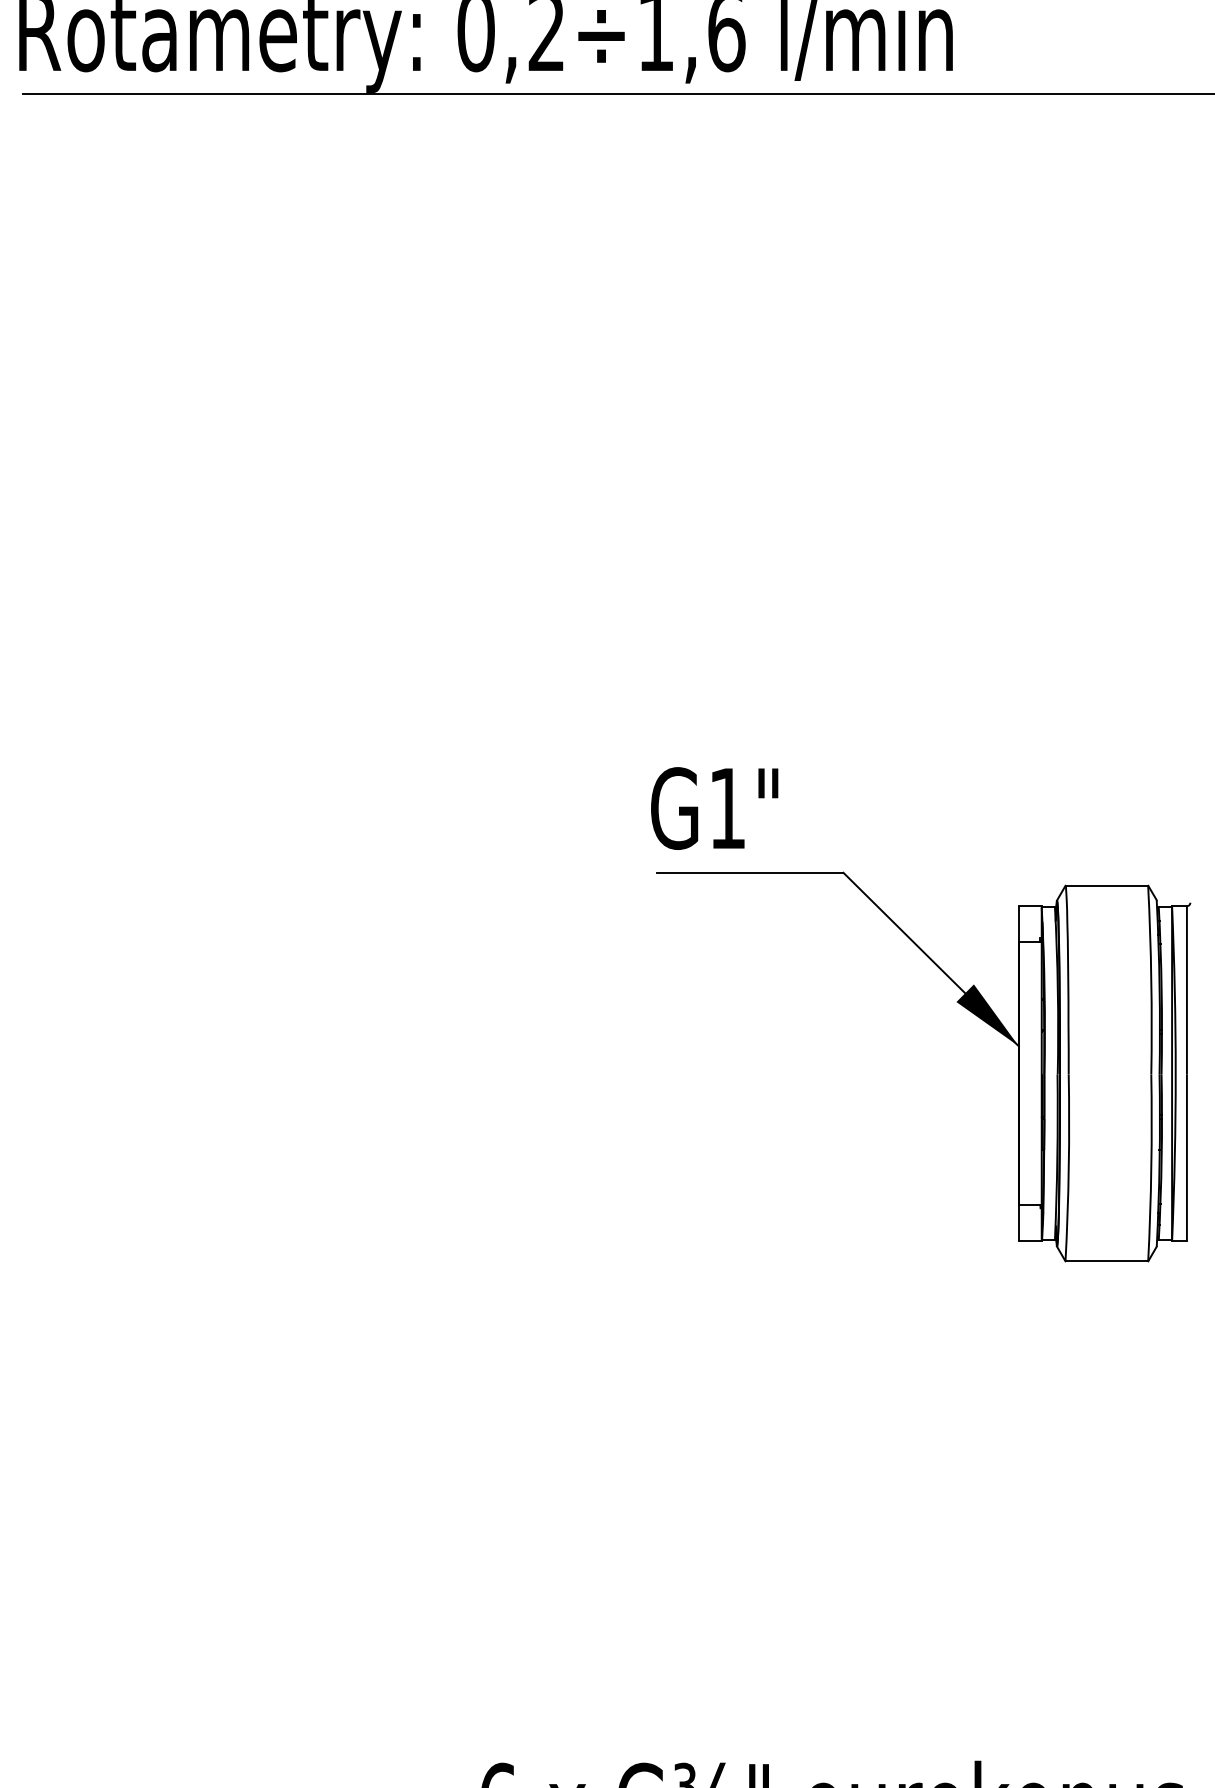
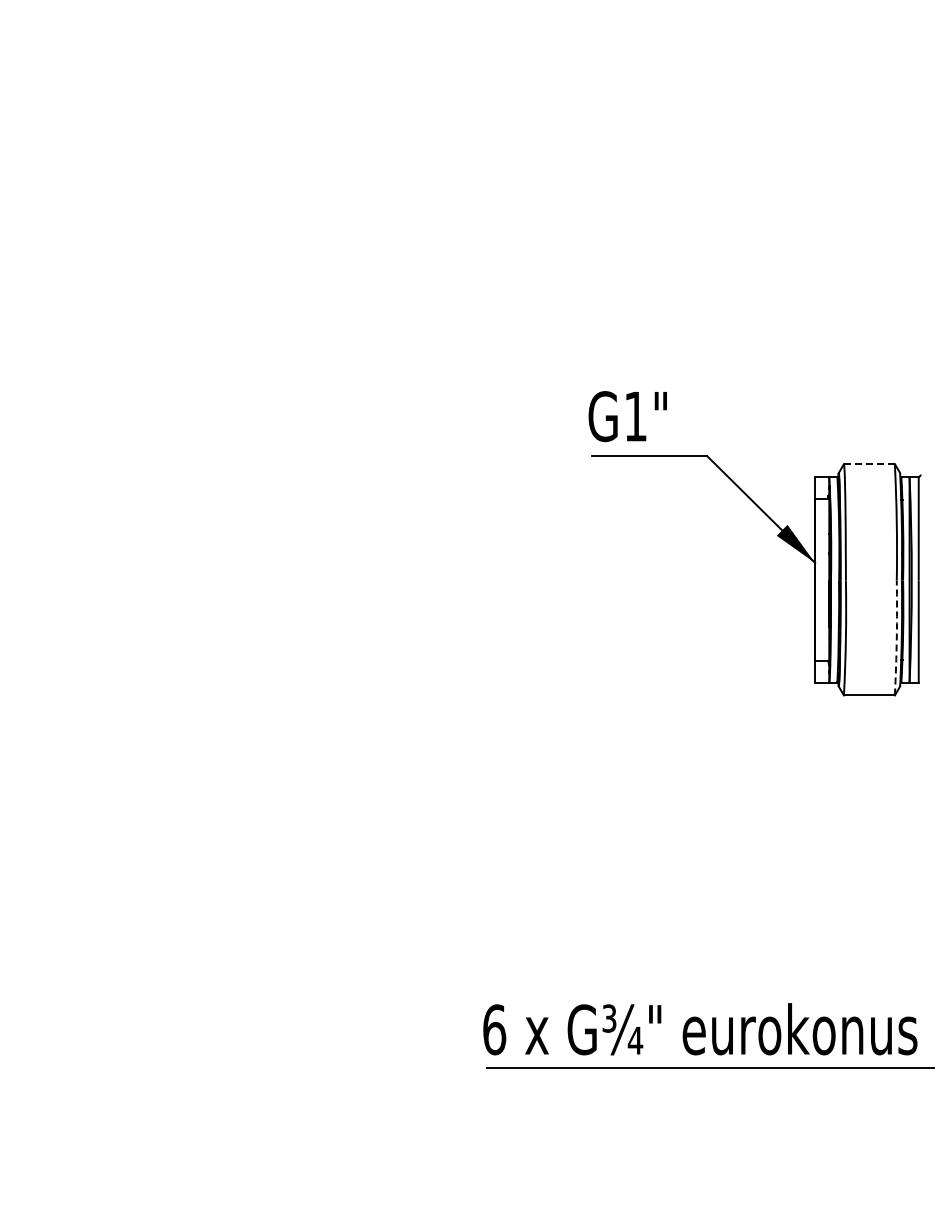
line: (1105, 886) -> (868, 464), solid -> dashed
arc: (1150, 1167) -> (896, 637), solid -> dashed

